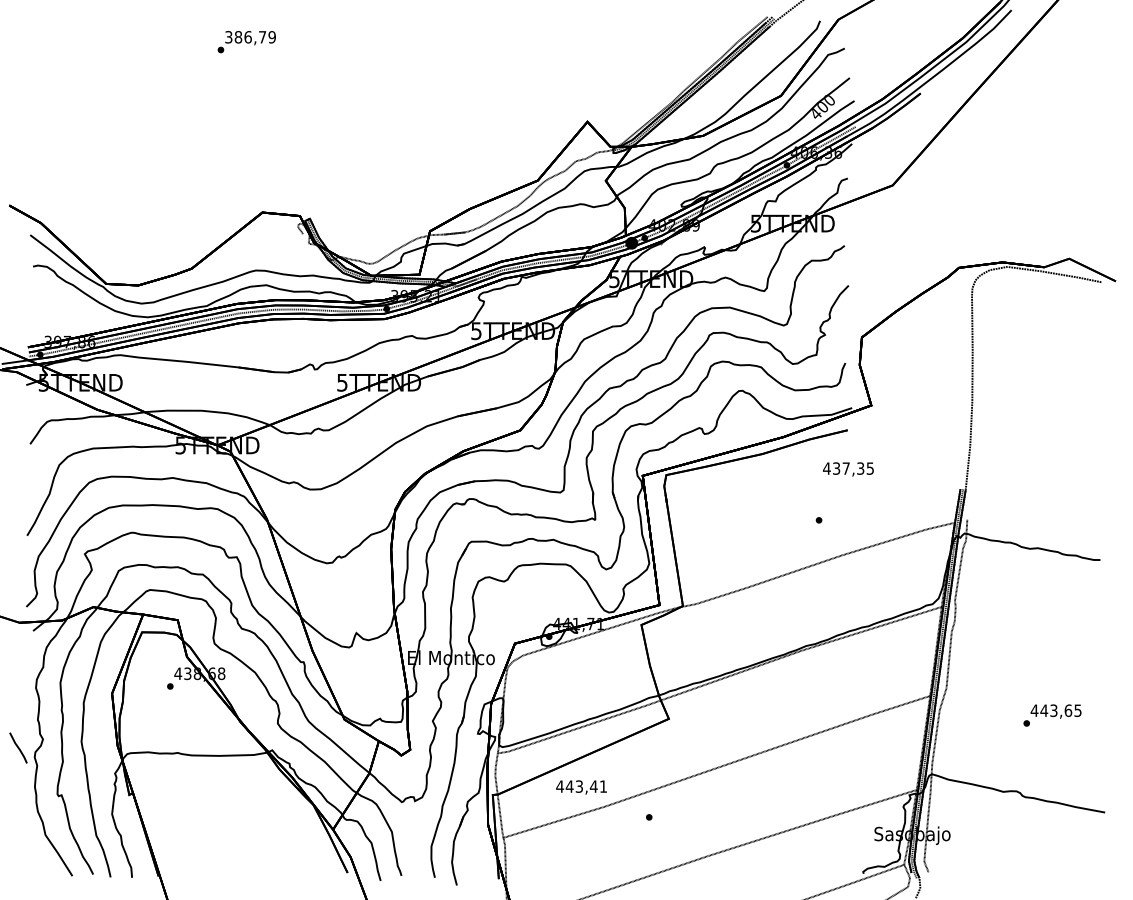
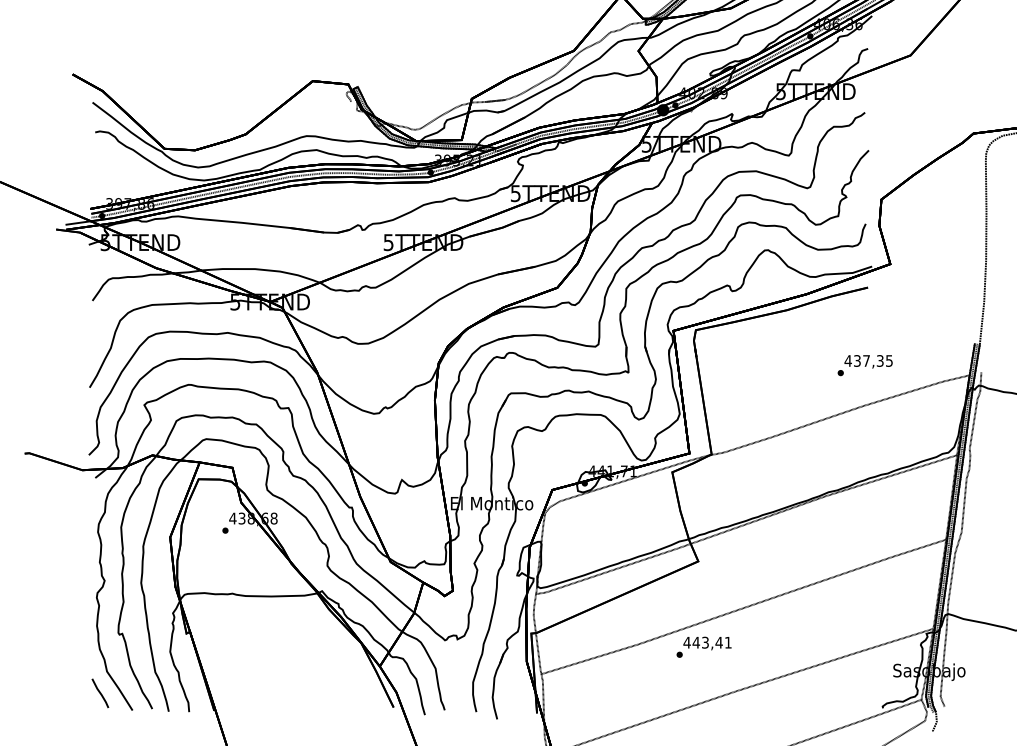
text: (848, 469) -> (868, 361), moved
line: (18, 747) -> (100, 692), moved
text: (581, 787) -> (707, 643), moved

